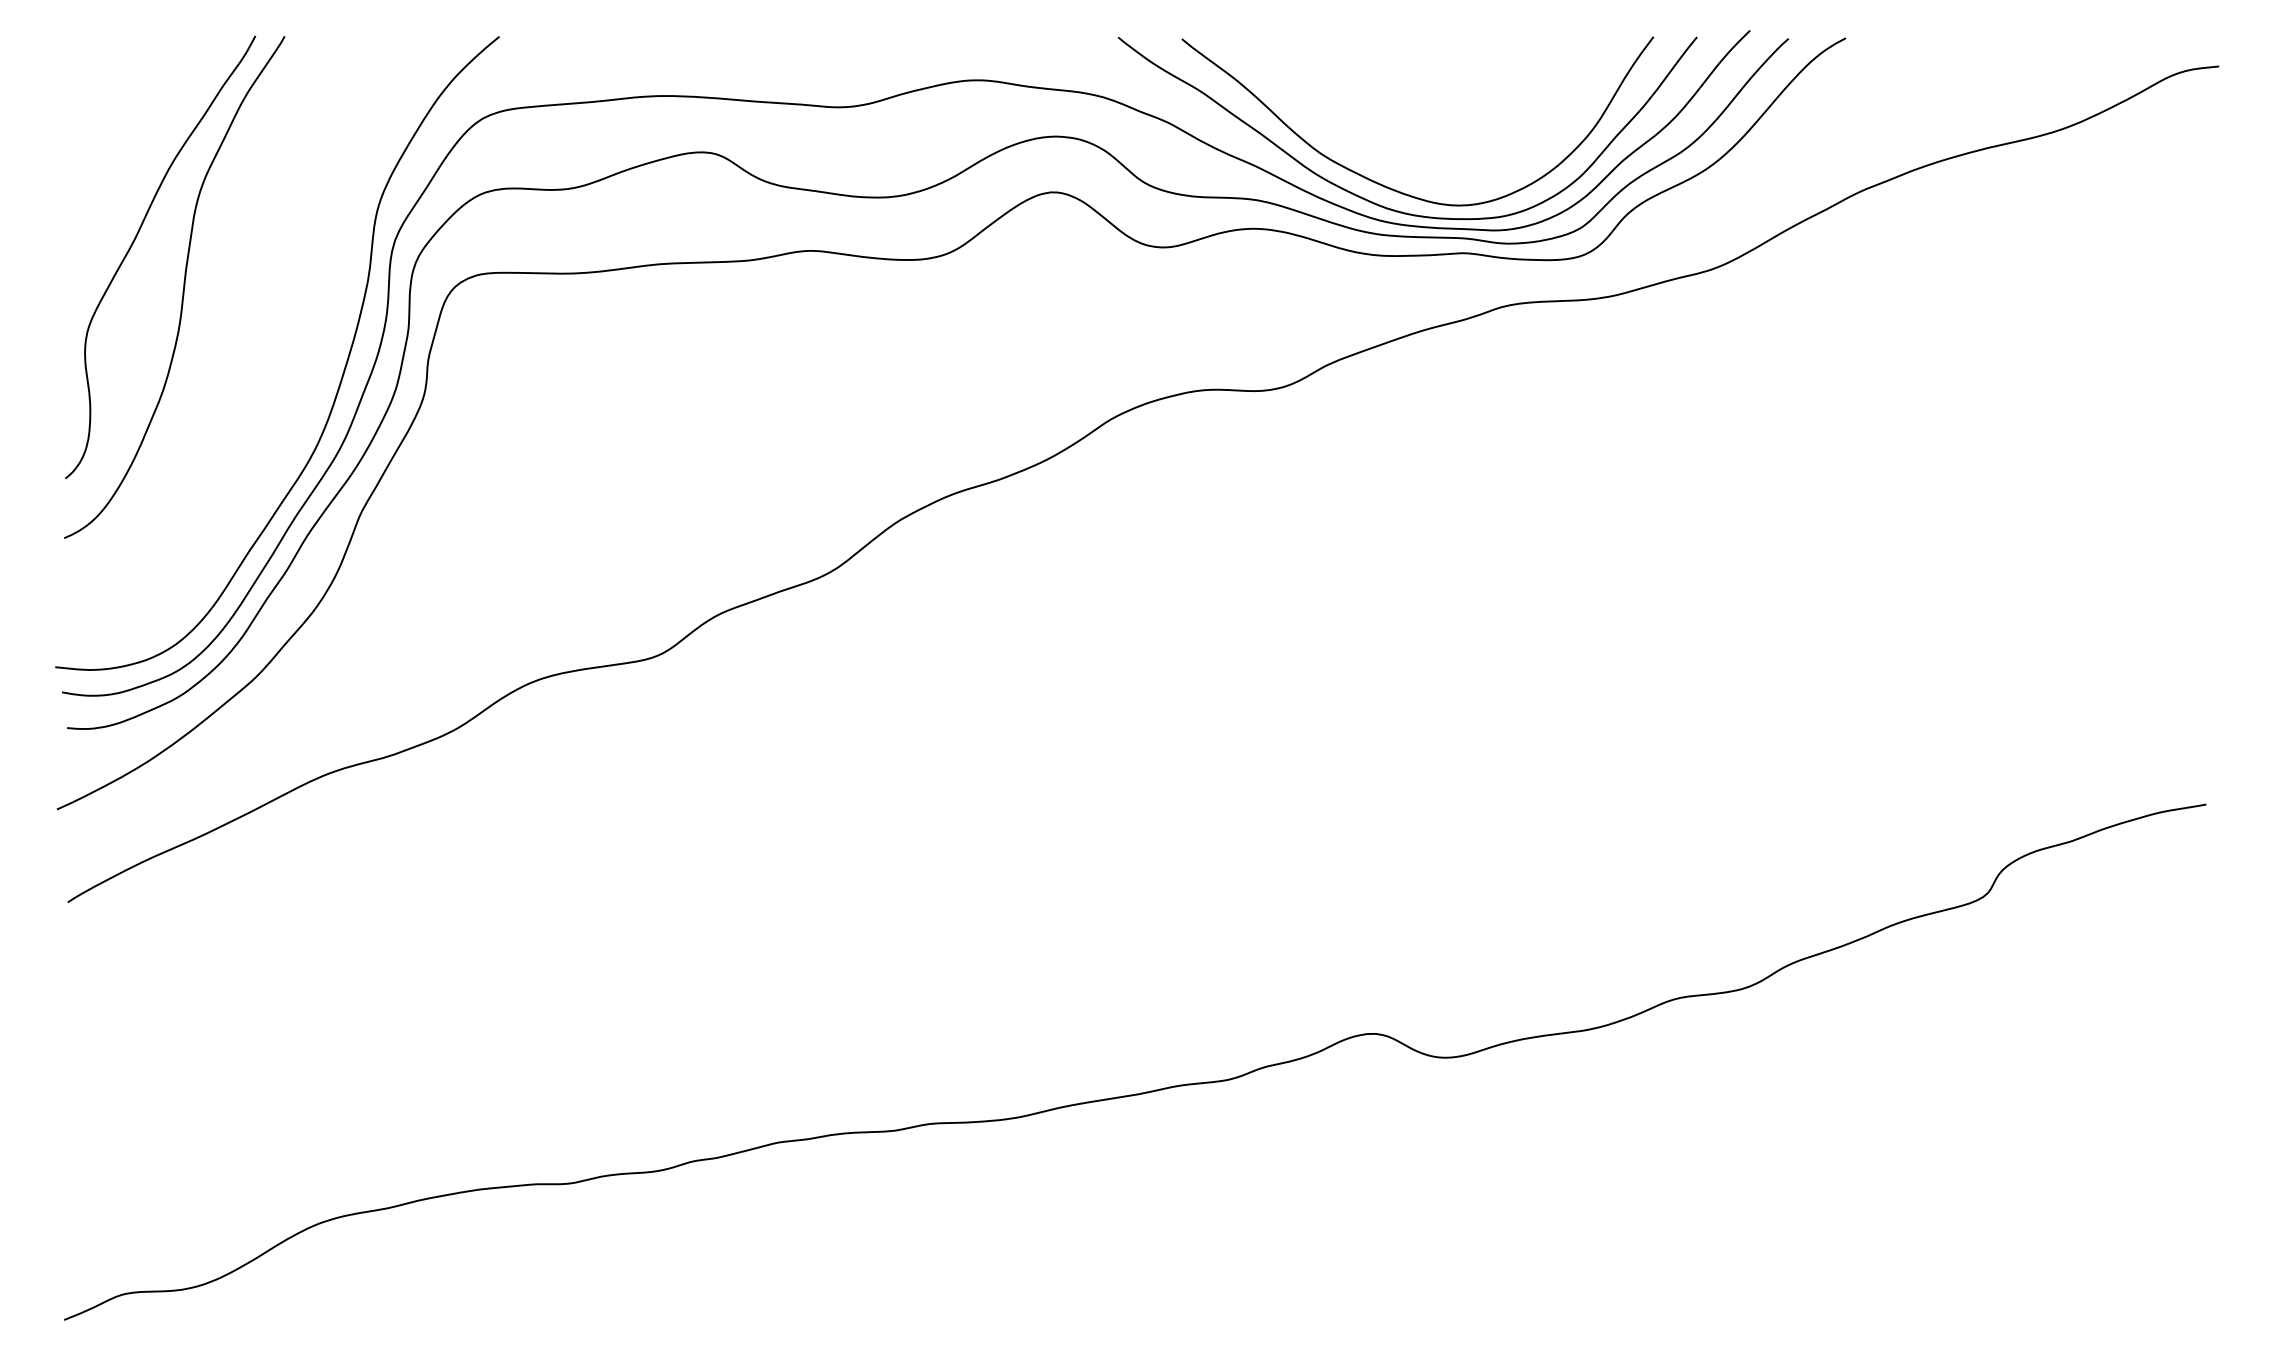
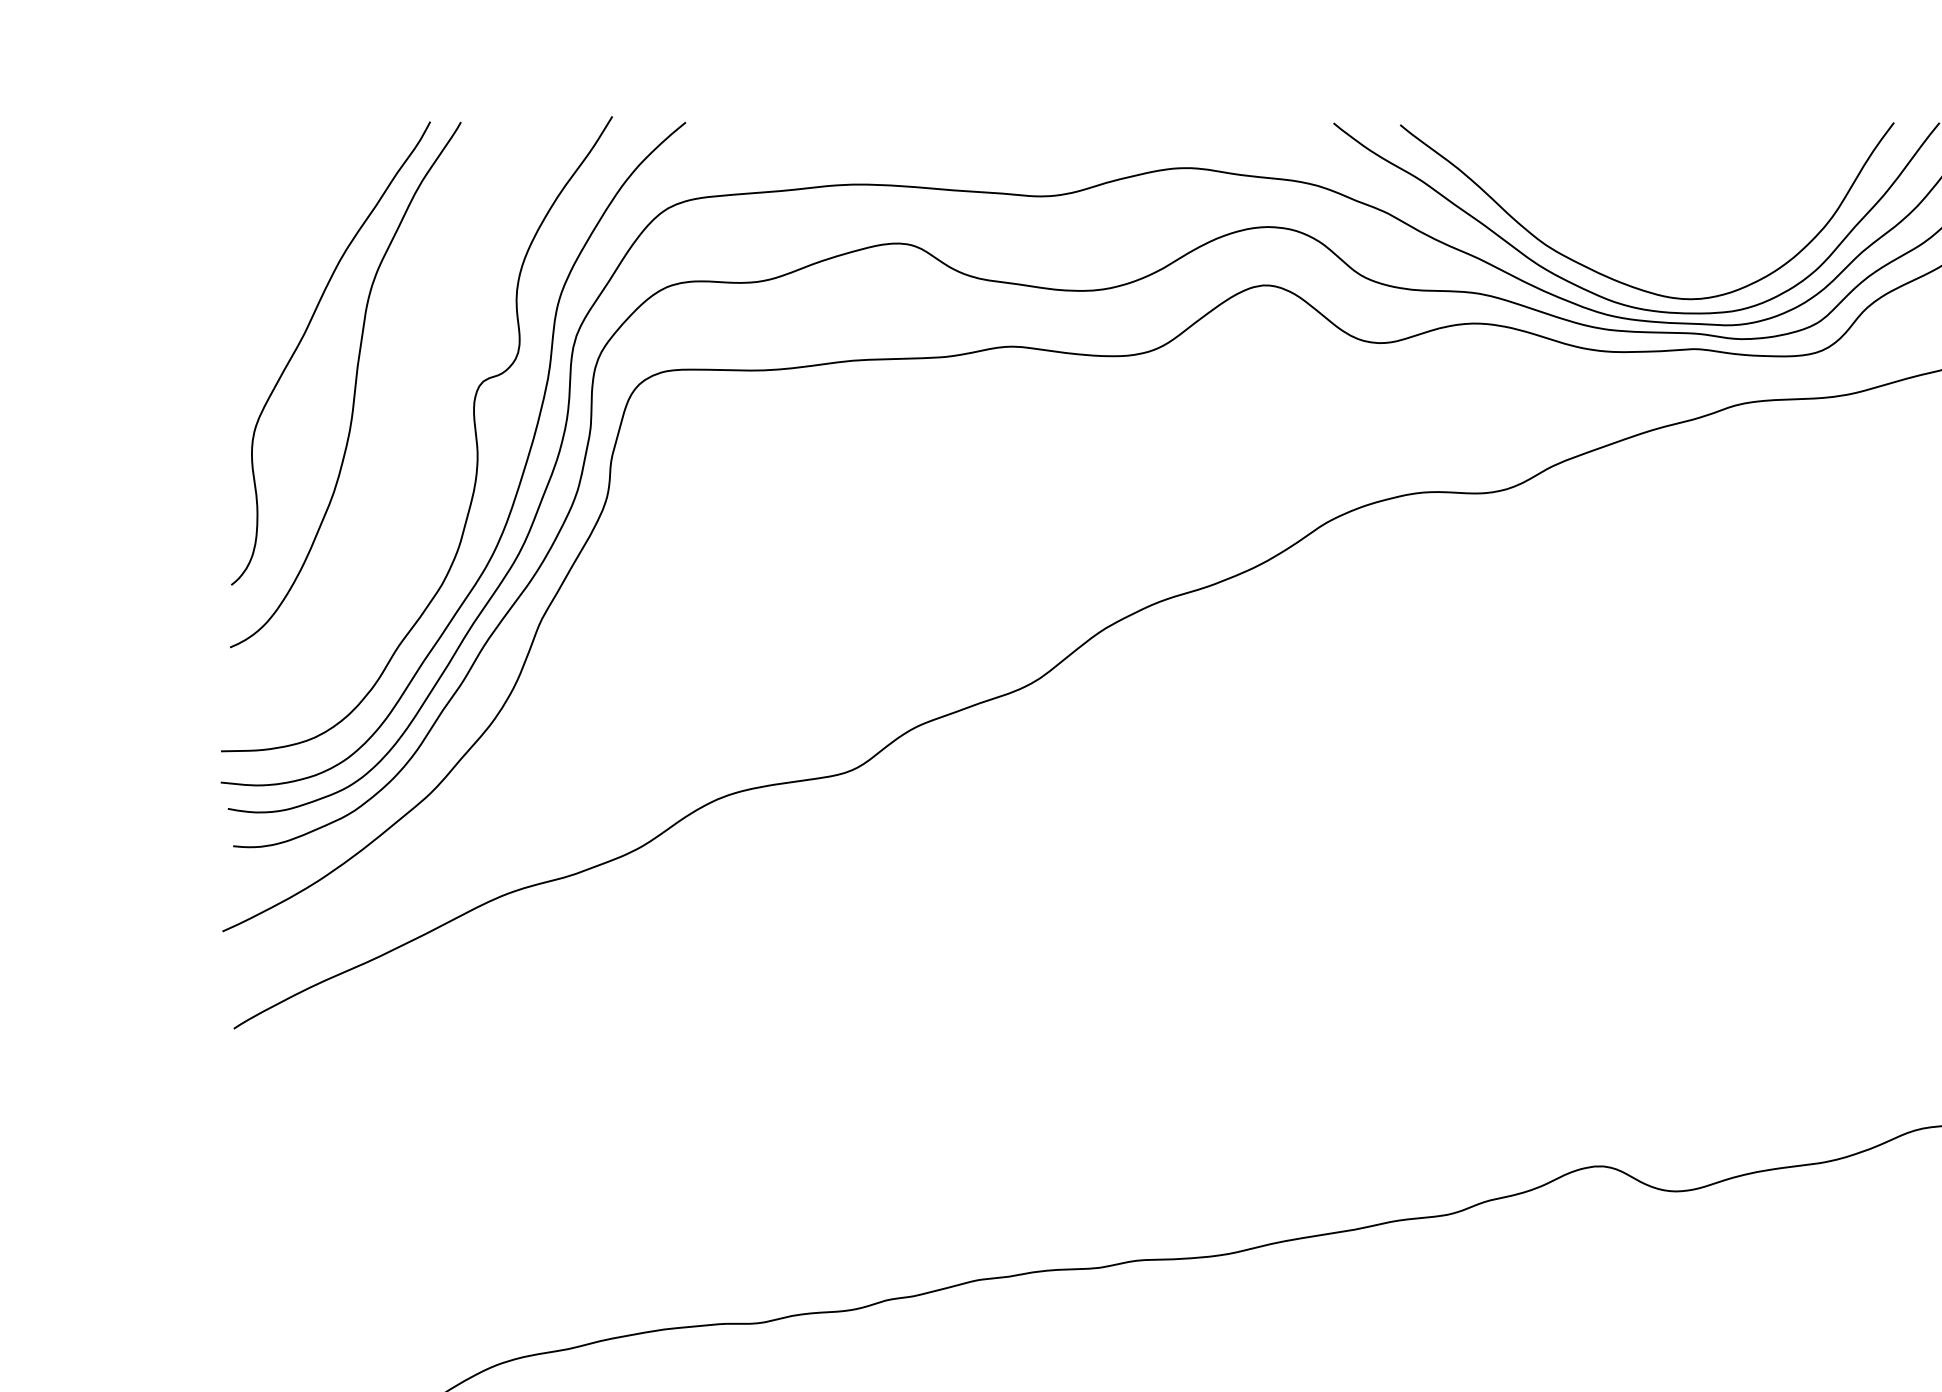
curve: (297, 332) -> (474, 432), added

